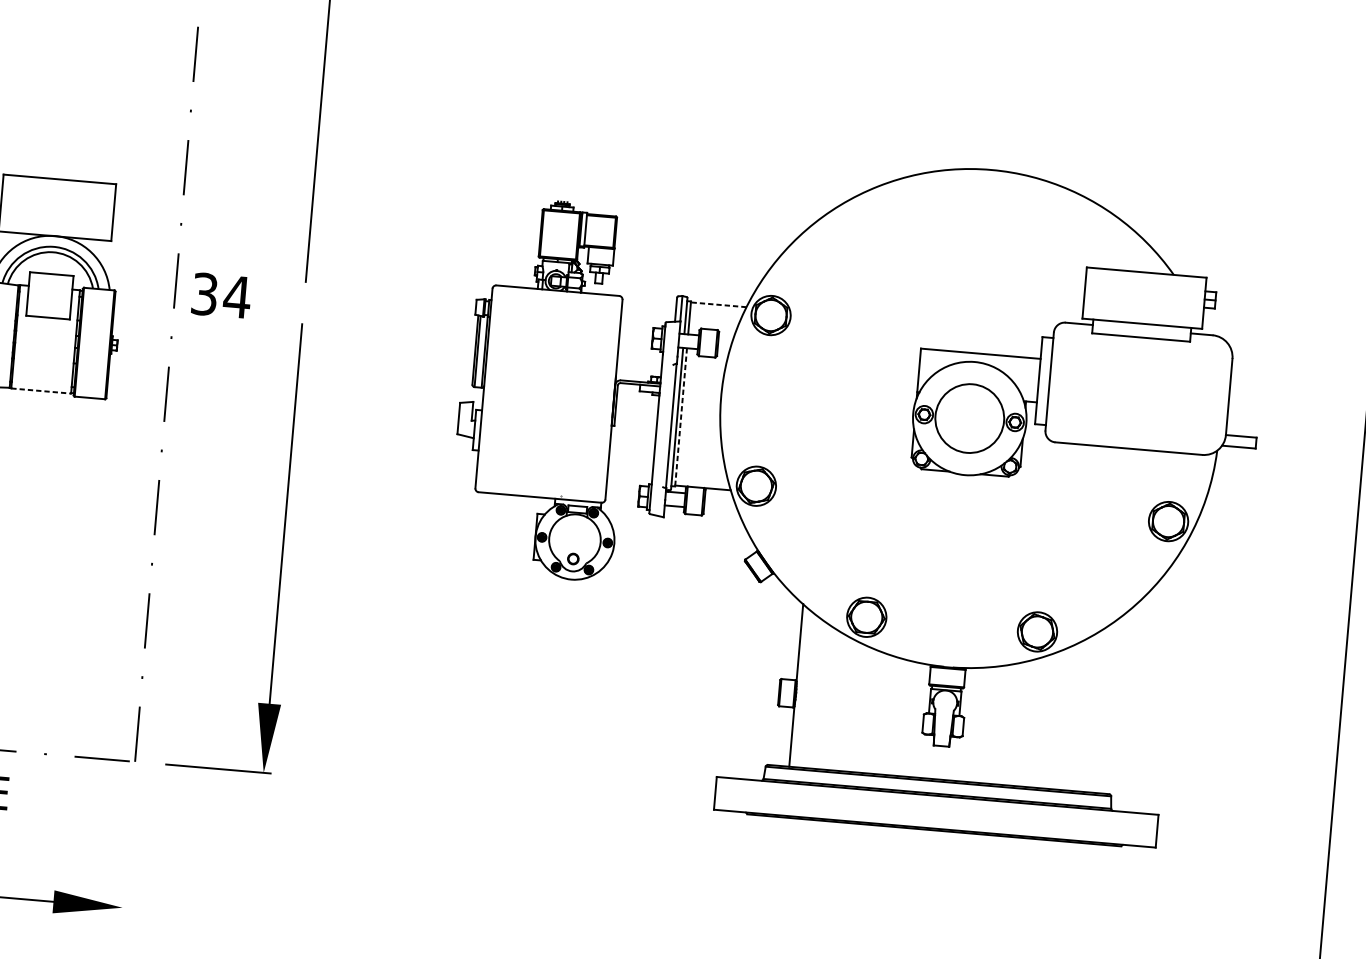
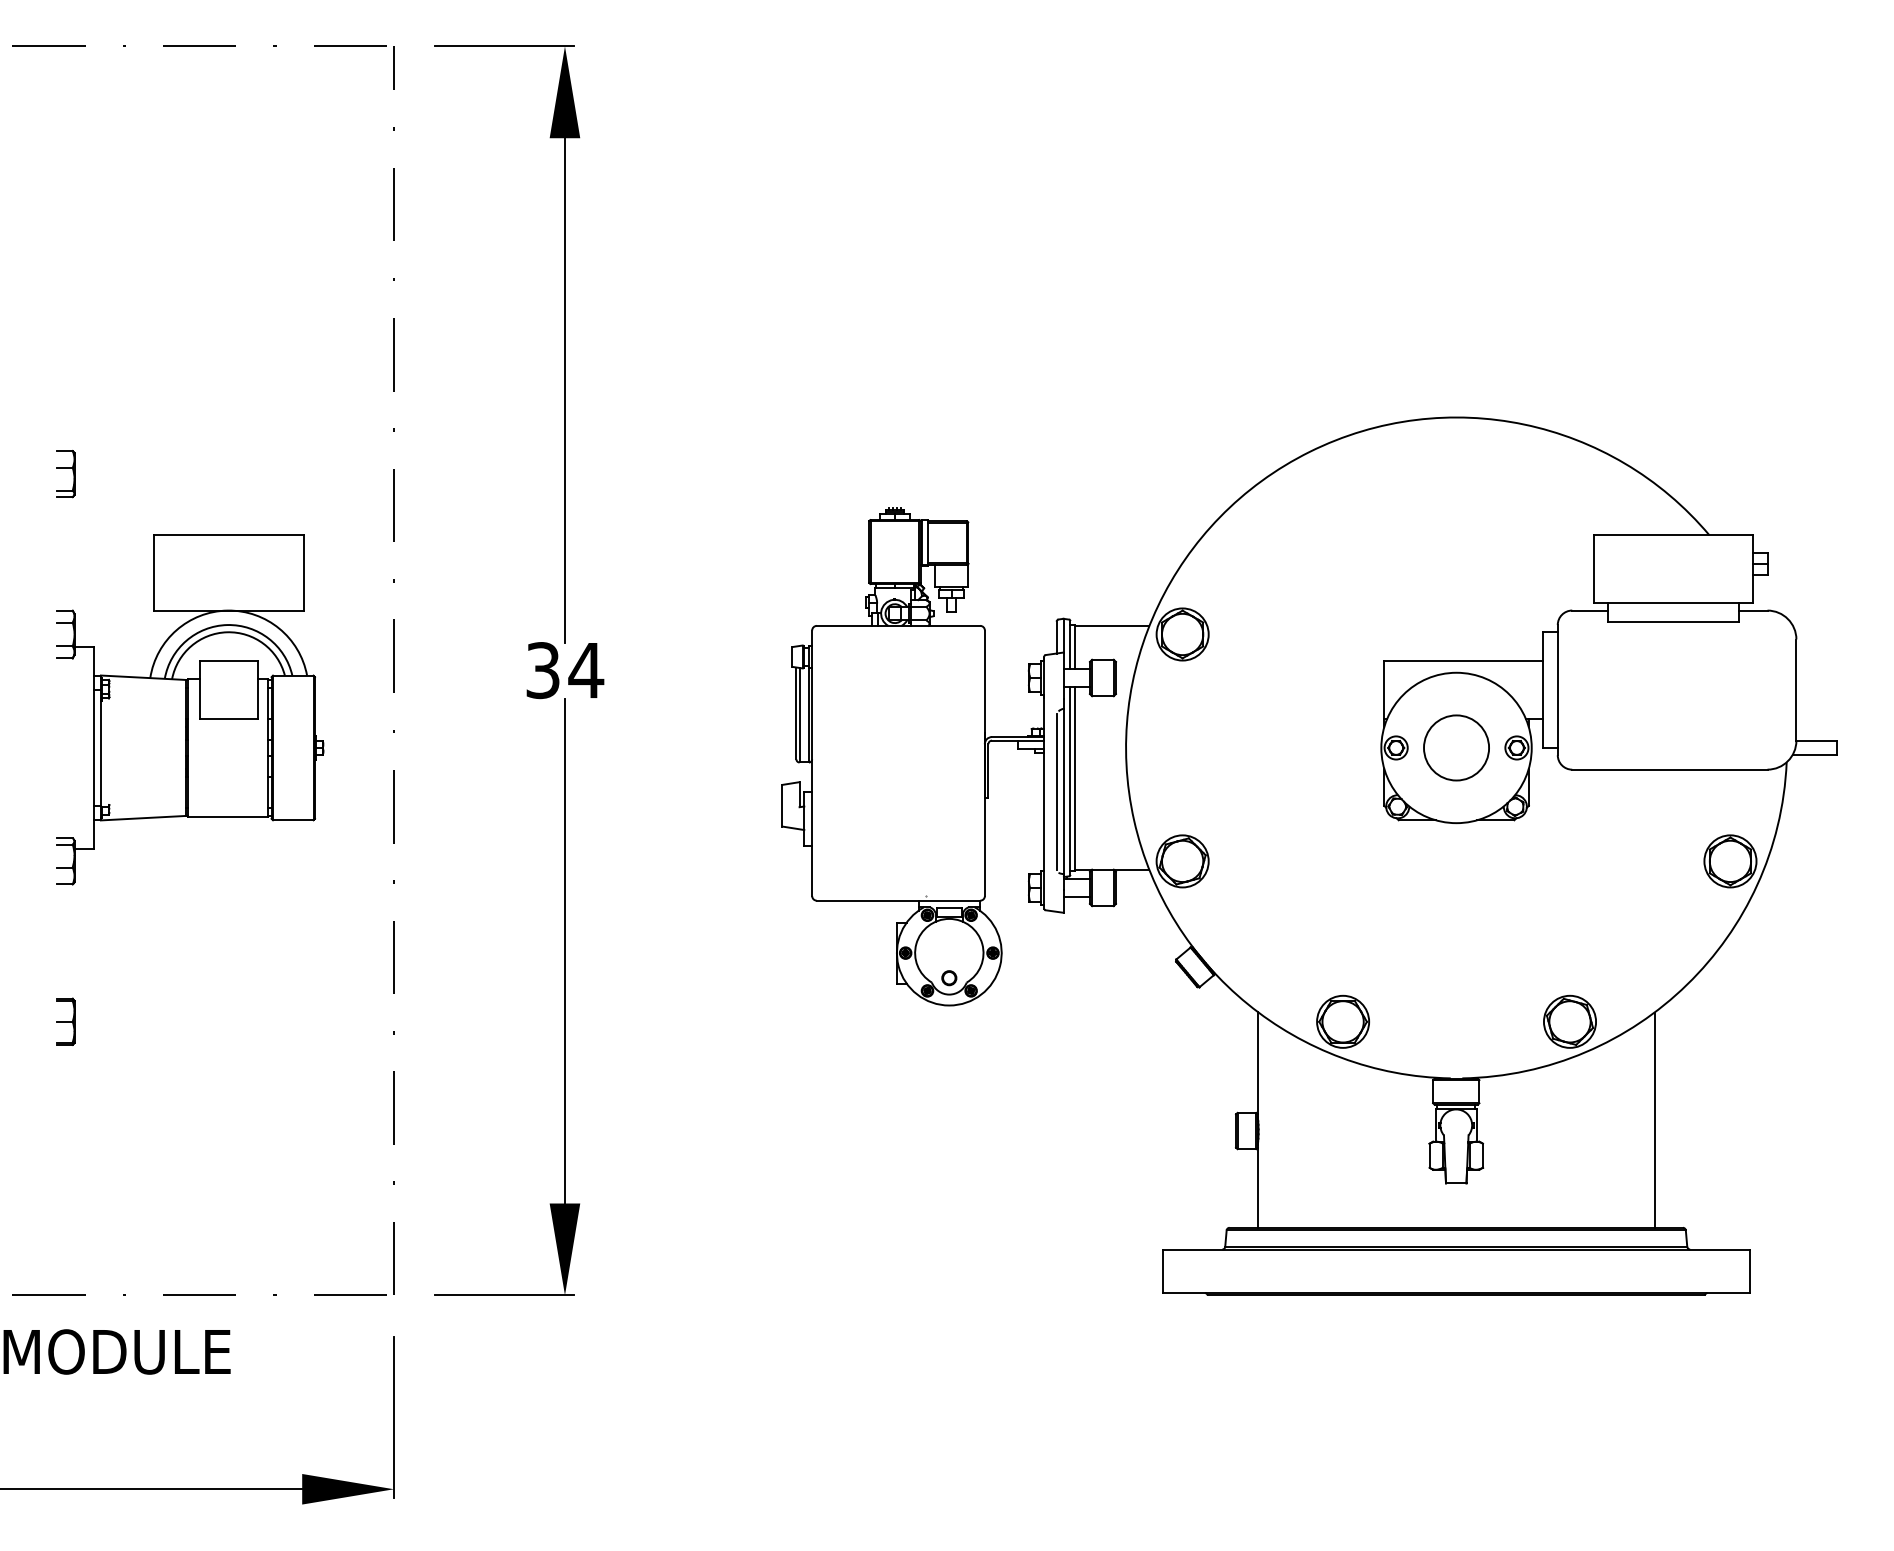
text: (221, 295) -> (565, 670), moved
line: (718, 304) -> (1112, 626), dashed -> solid
line: (41, 390) -> (228, 816), dashed -> solid
line: (681, 417) -> (1075, 779), dashed -> solid
circle: (969, 418) -> (1456, 747), size x0.71
line: (666, 425) -> (1056, 791), added
line: (1094, 710) -> (1654, 1119), added
line: (127, 853) -> (394, 1417), added

